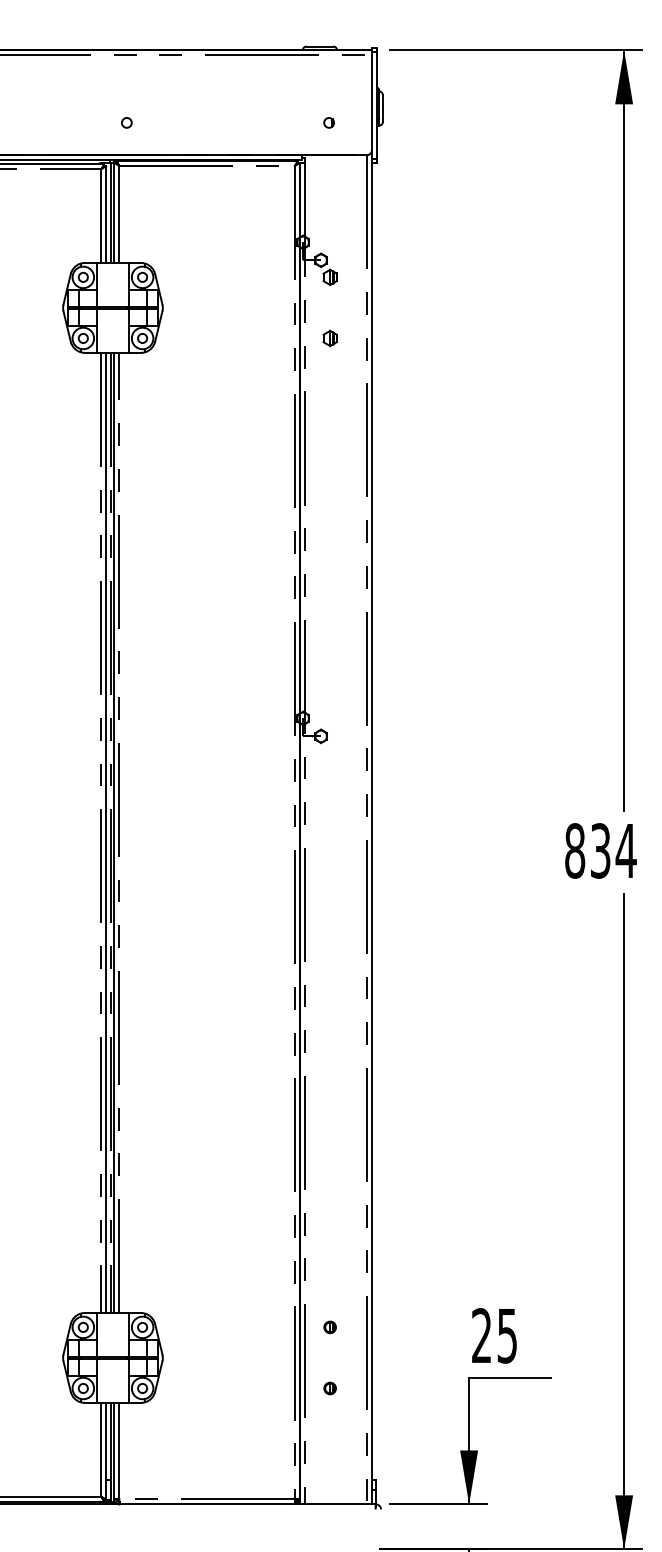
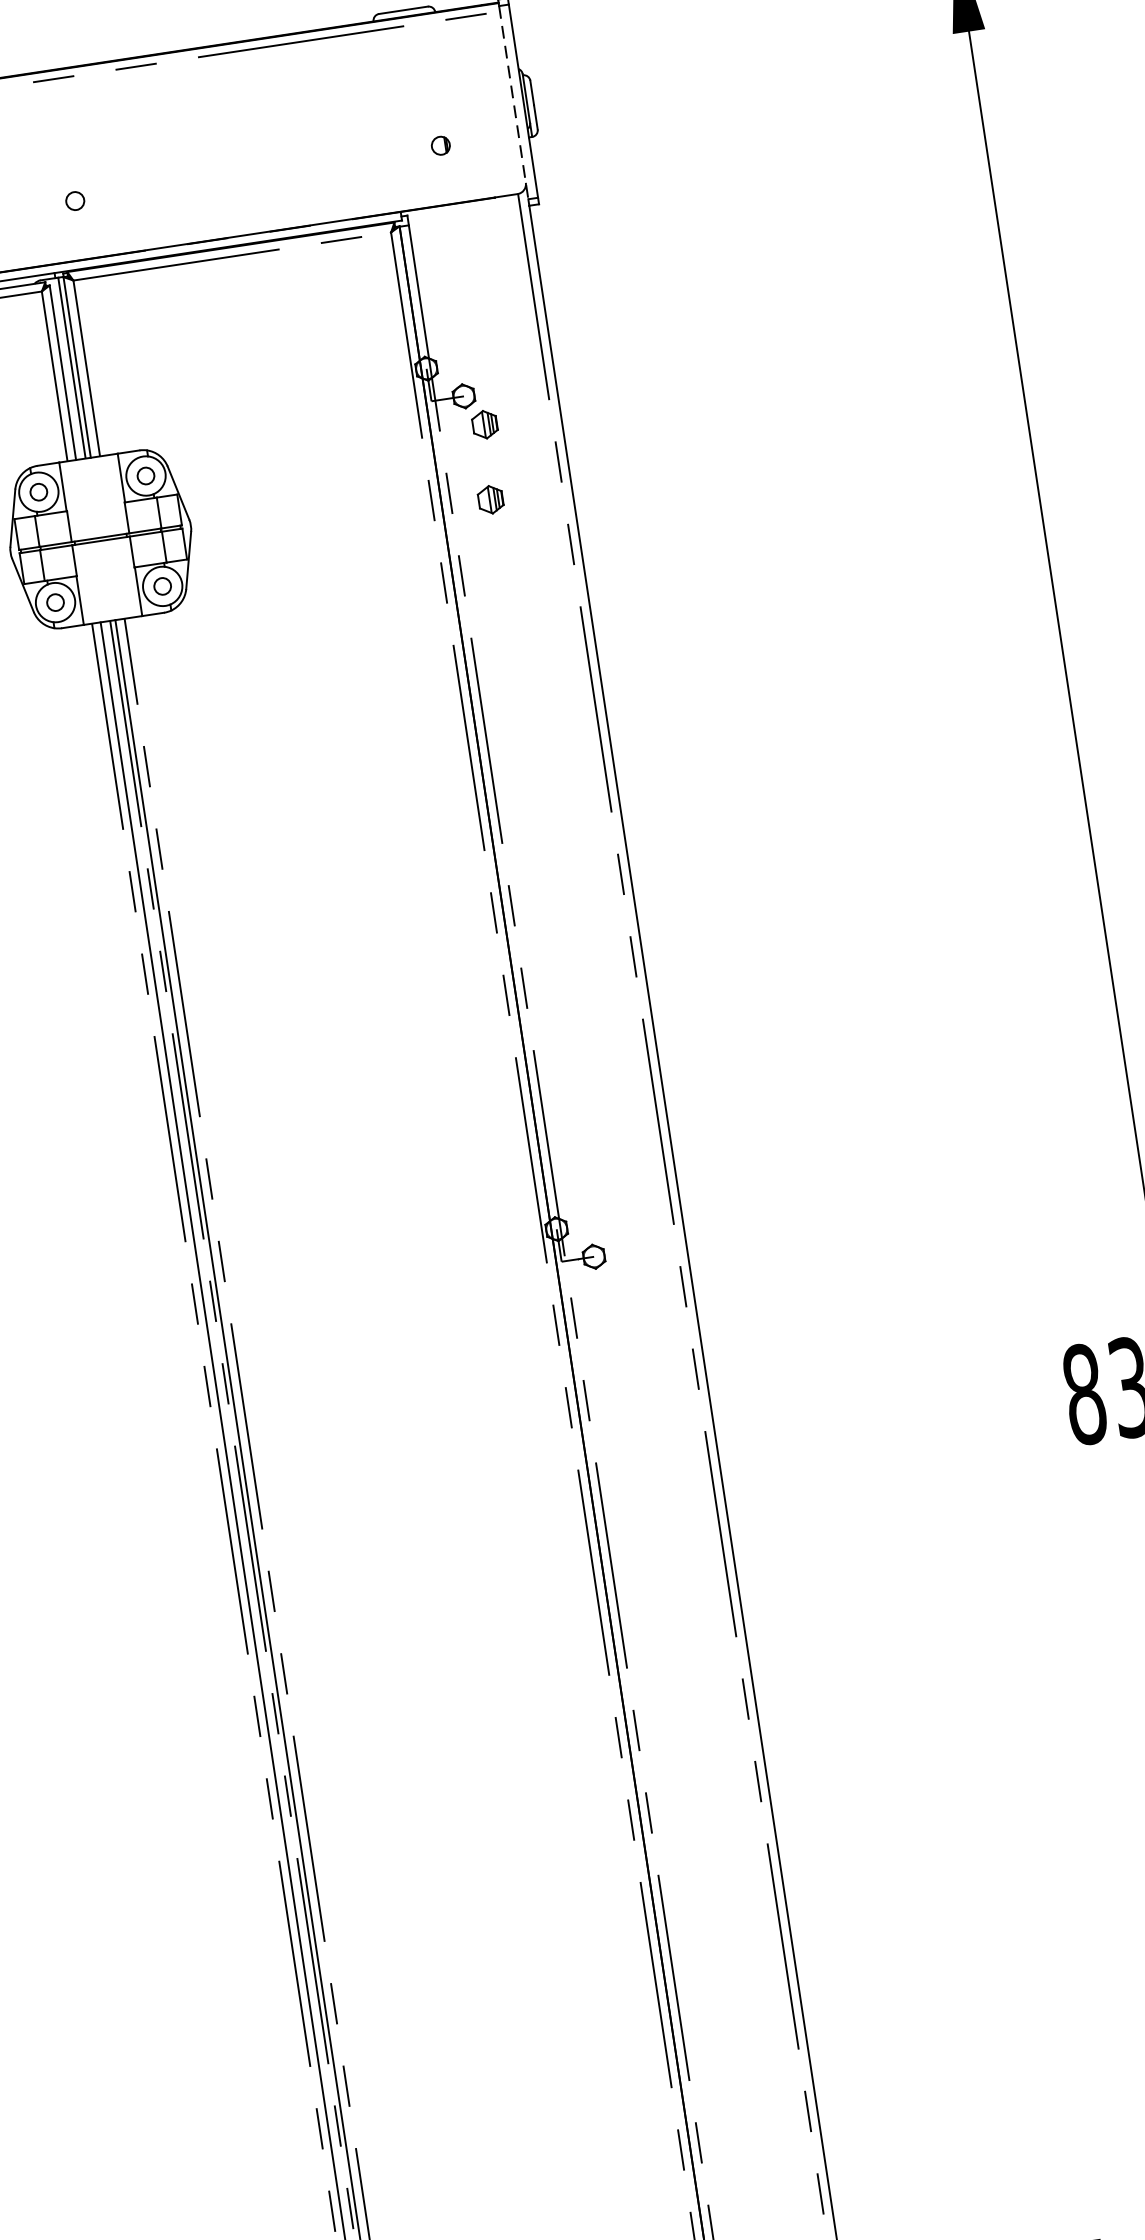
line: (372, 106) -> (514, 104), solid -> dashed
part: (329, 338) -> (489, 500), moved

